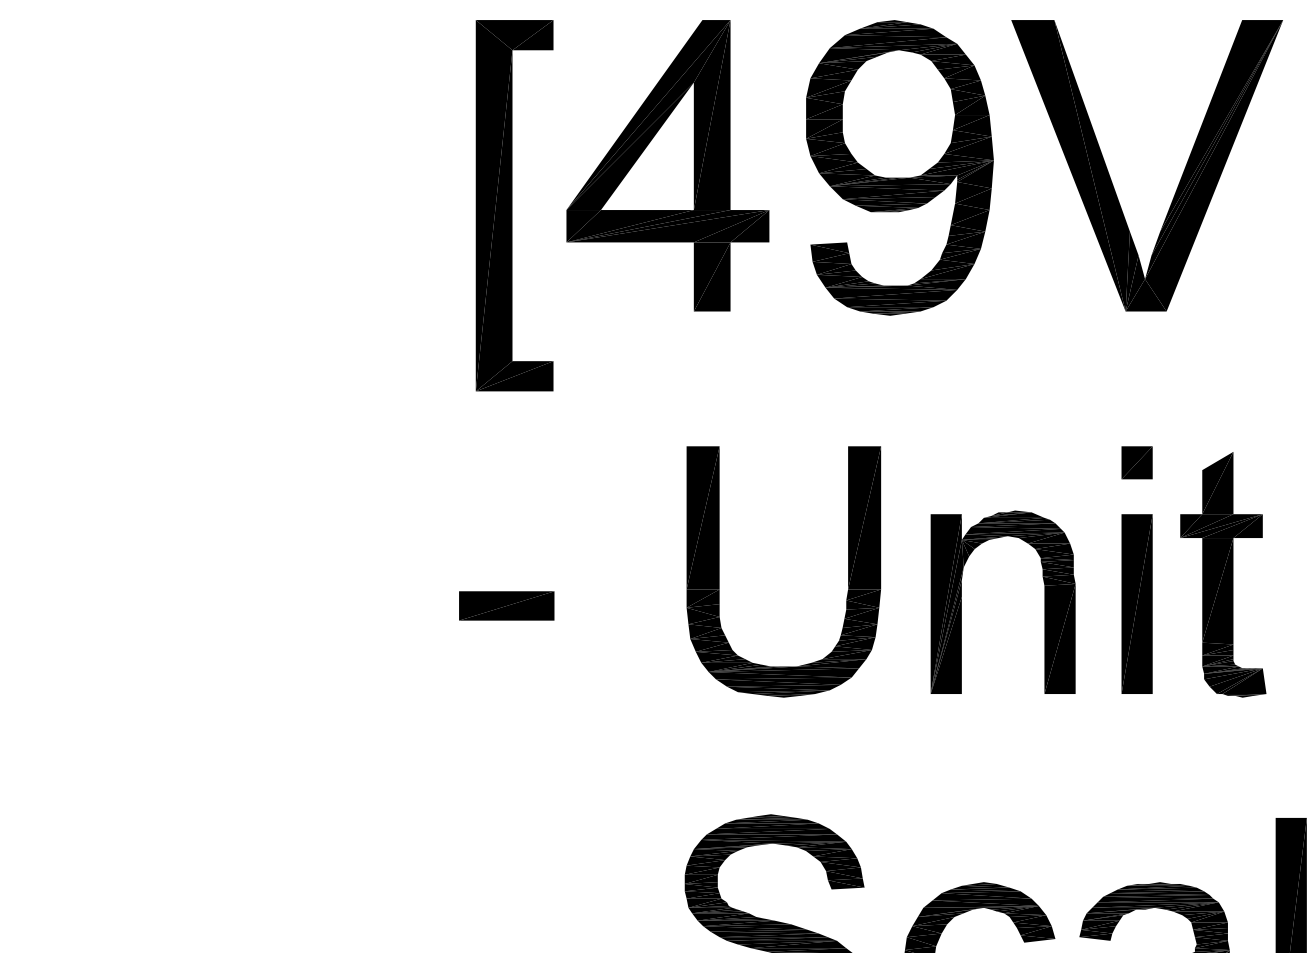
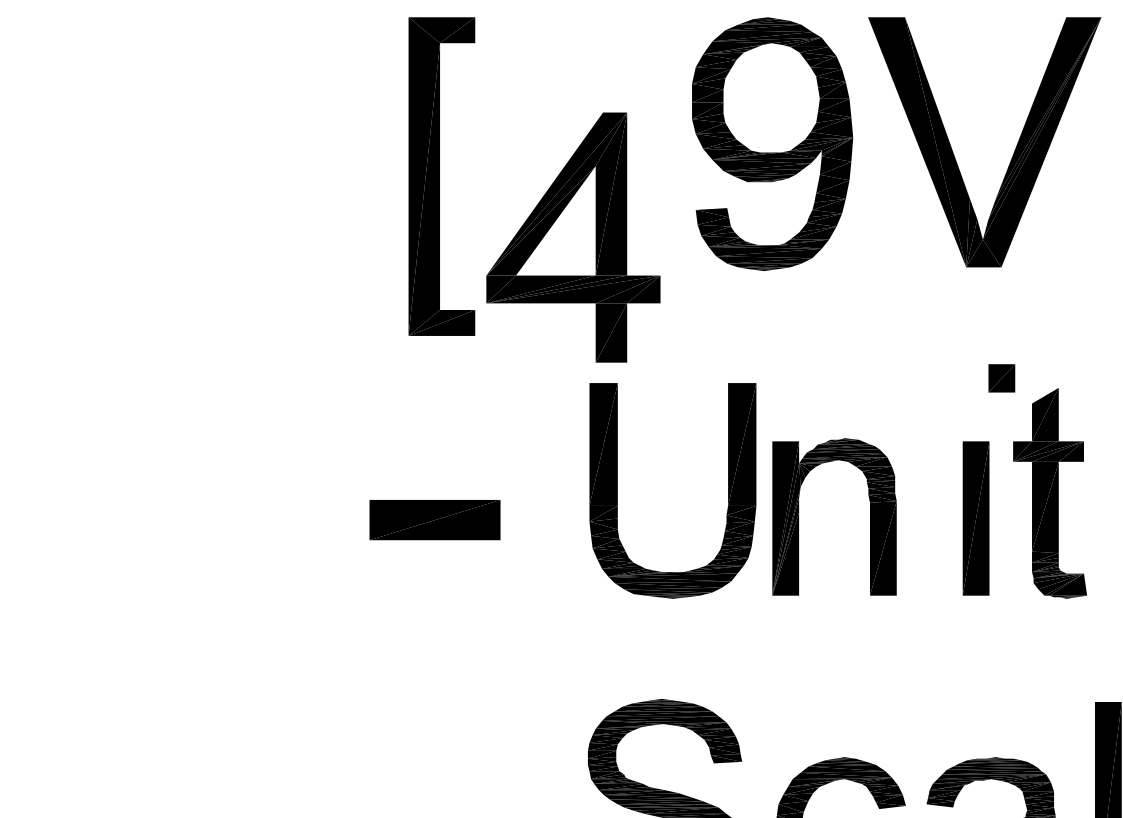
part: (667, 165) -> (573, 237), moved
part: (1136, 462) -> (1001, 378), moved
part: (961, 601) -> (798, 516), moved
part: (506, 605) -> (434, 519), size x1.6

